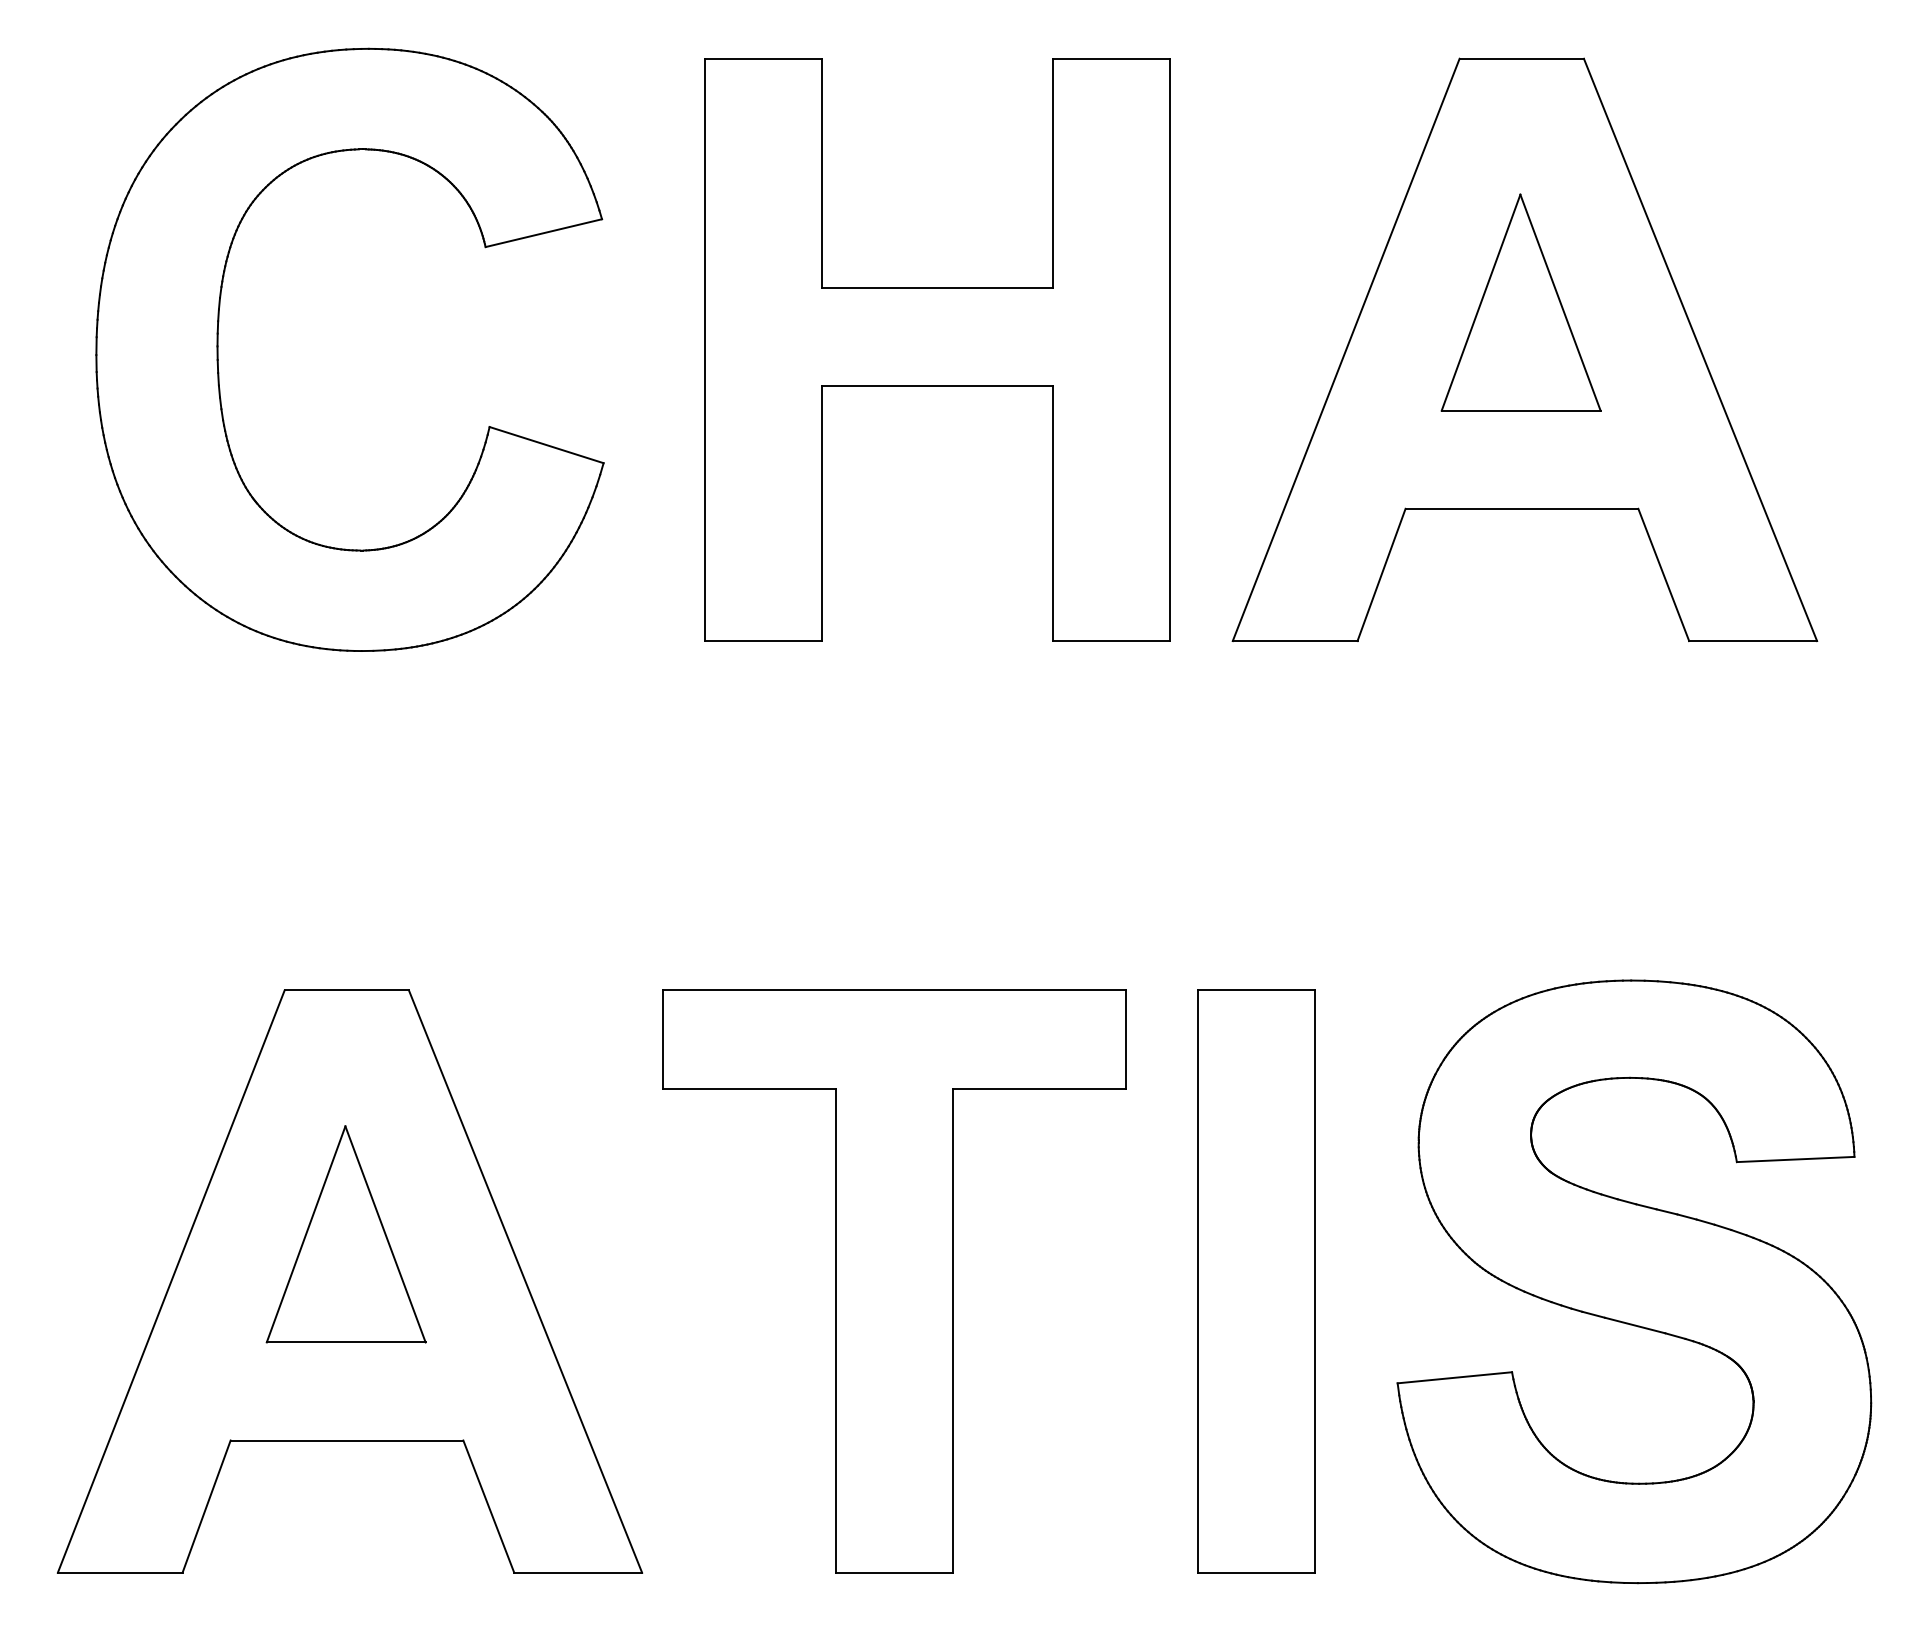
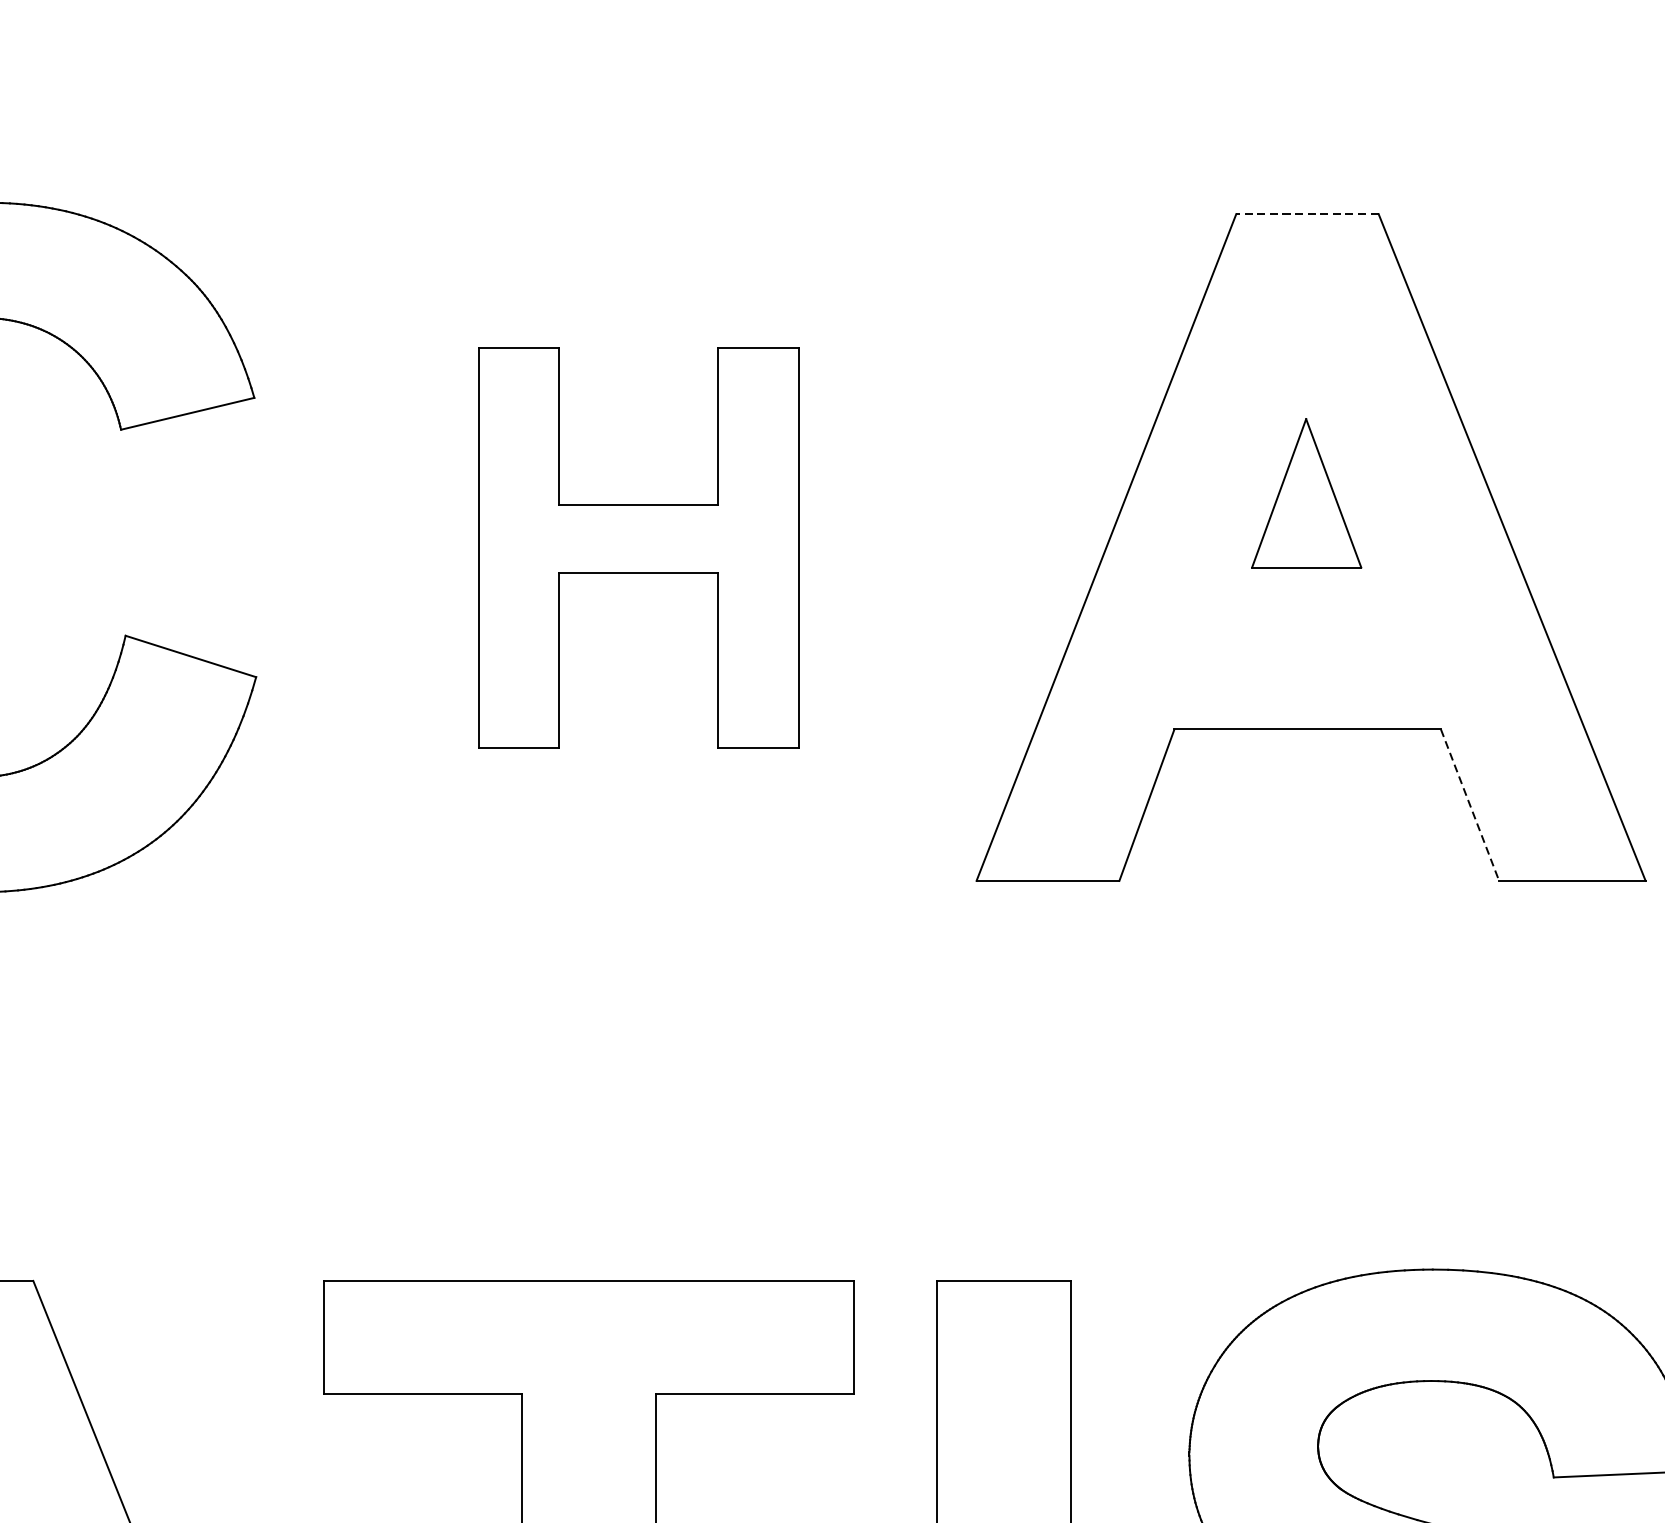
line: (1521, 58) -> (1307, 213), solid -> dashed
part: (1520, 302) -> (1306, 493), size x0.6
part: (937, 349) -> (638, 547), size x0.6
line: (1663, 574) -> (1469, 804), solid -> dashed

